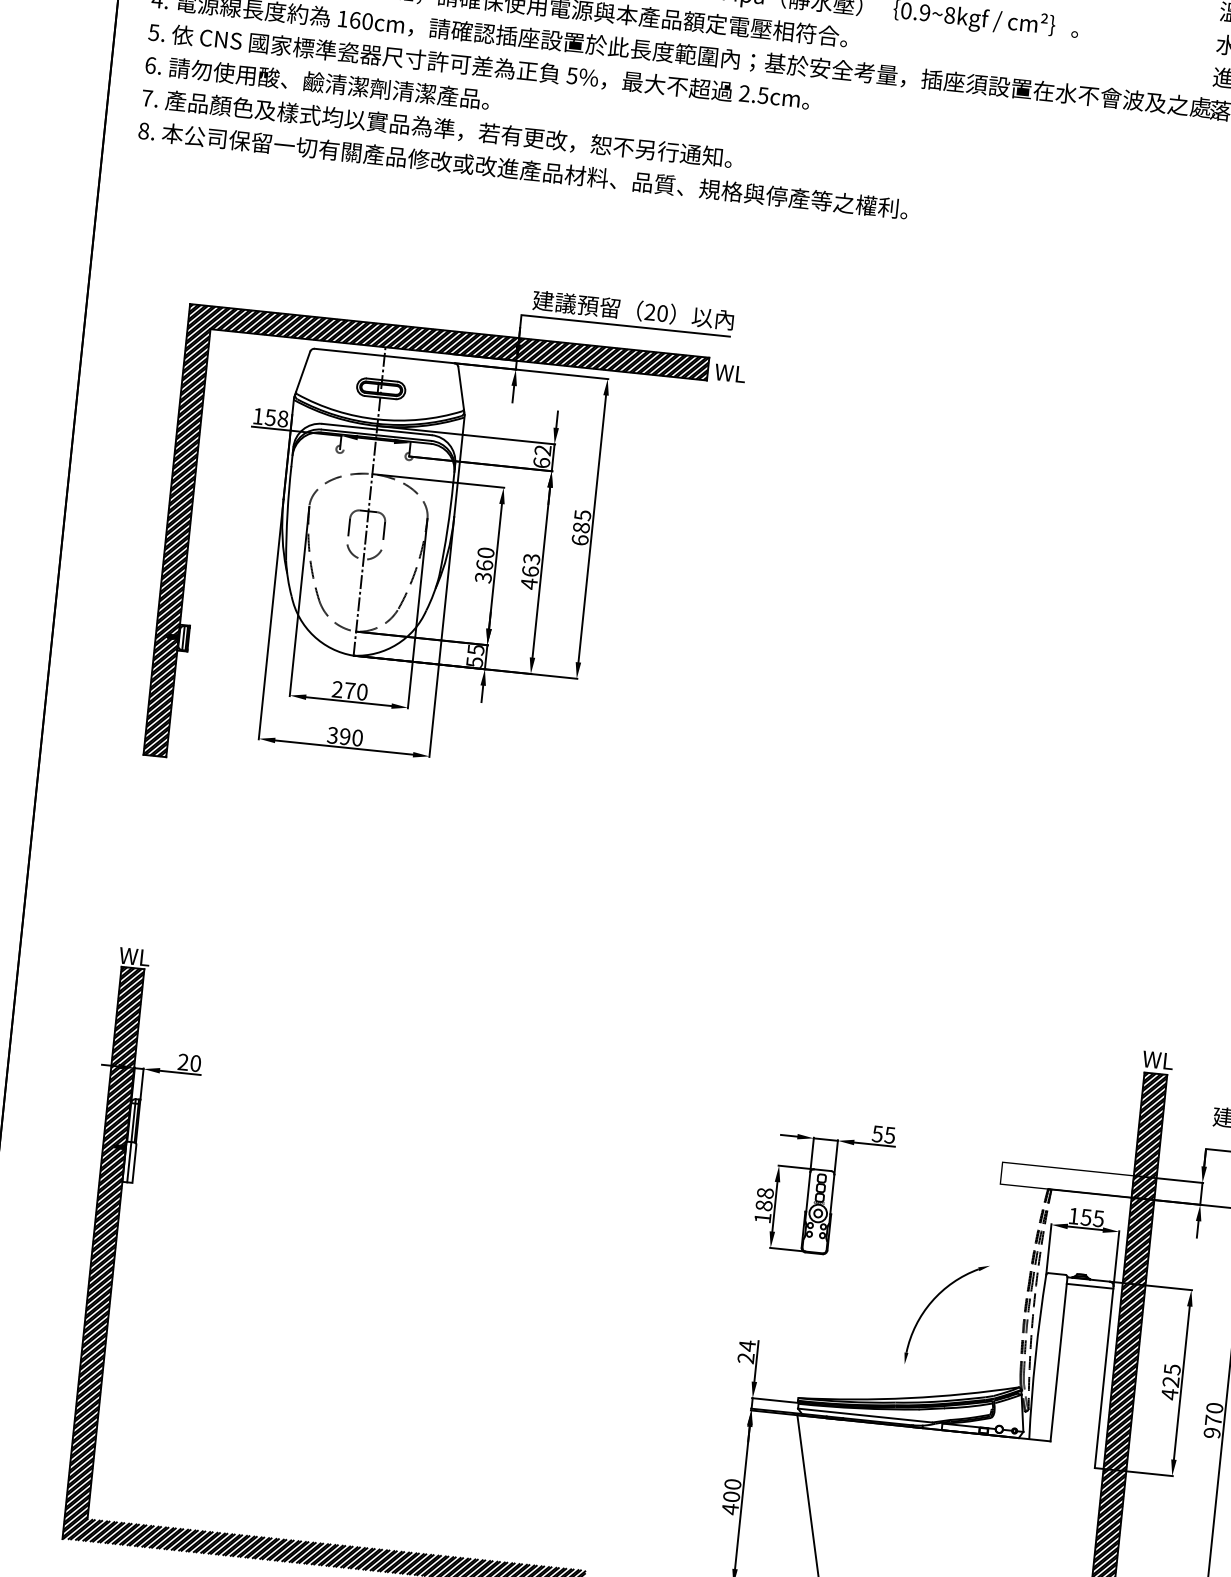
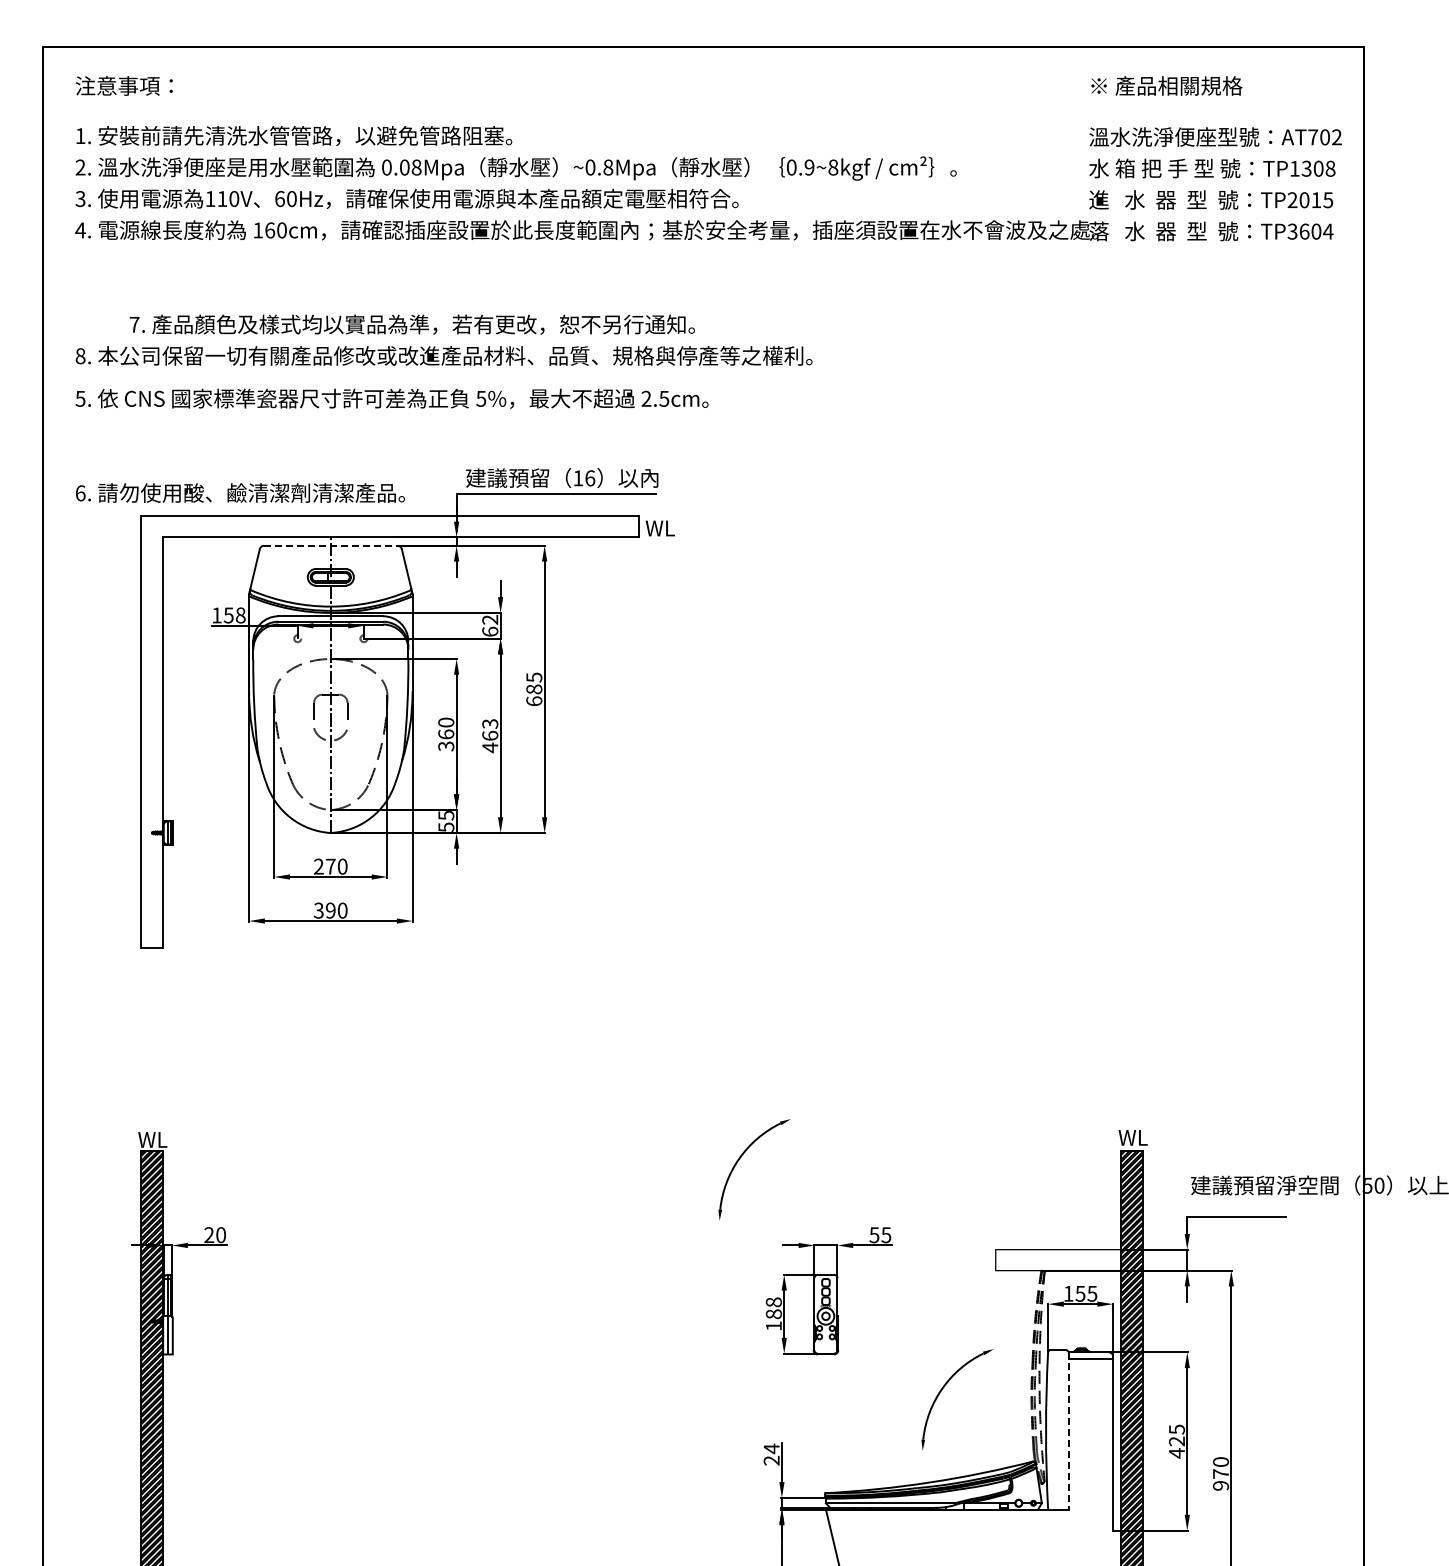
text: (478, 65) -> (391, 398), moved
text: (317, 81) -> (240, 492), moved
text: (436, 127) -> (411, 324), moved
text: (656, 313) -> (584, 478), 20 -> 16
line: (384, 355) -> (330, 545), solid -> dashed
hatch: (425, 556) -> (389, 731), removed
part: (744, 1041) -> (739, 1160), added
line: (1059, 1358) -> (1068, 1430), solid -> dashed

